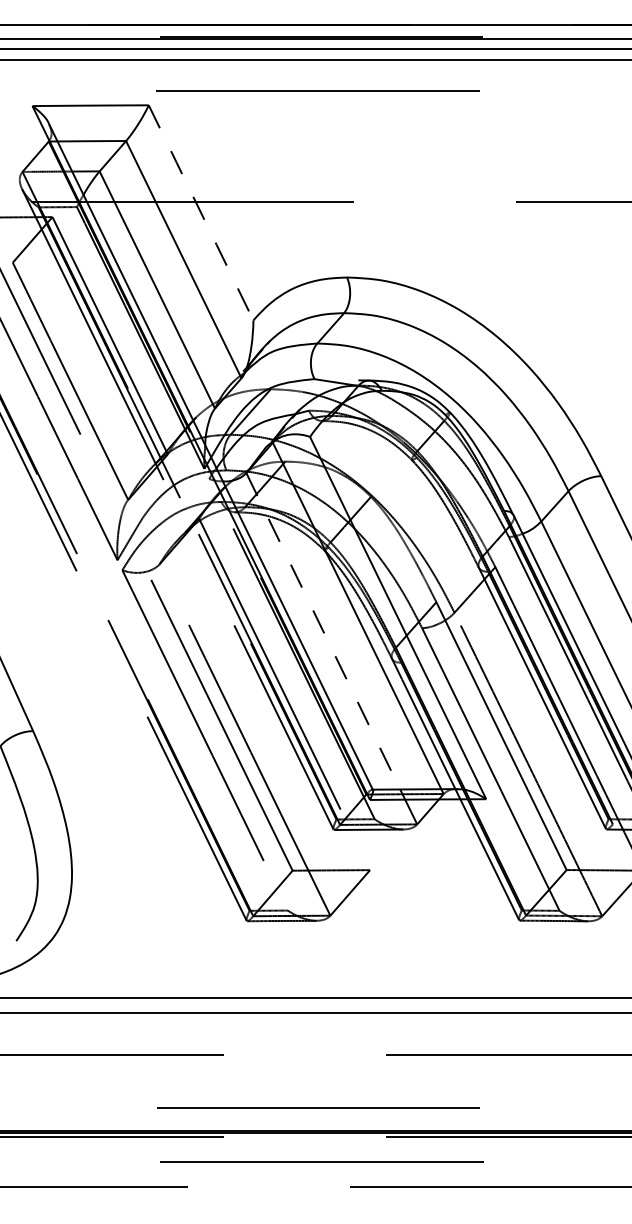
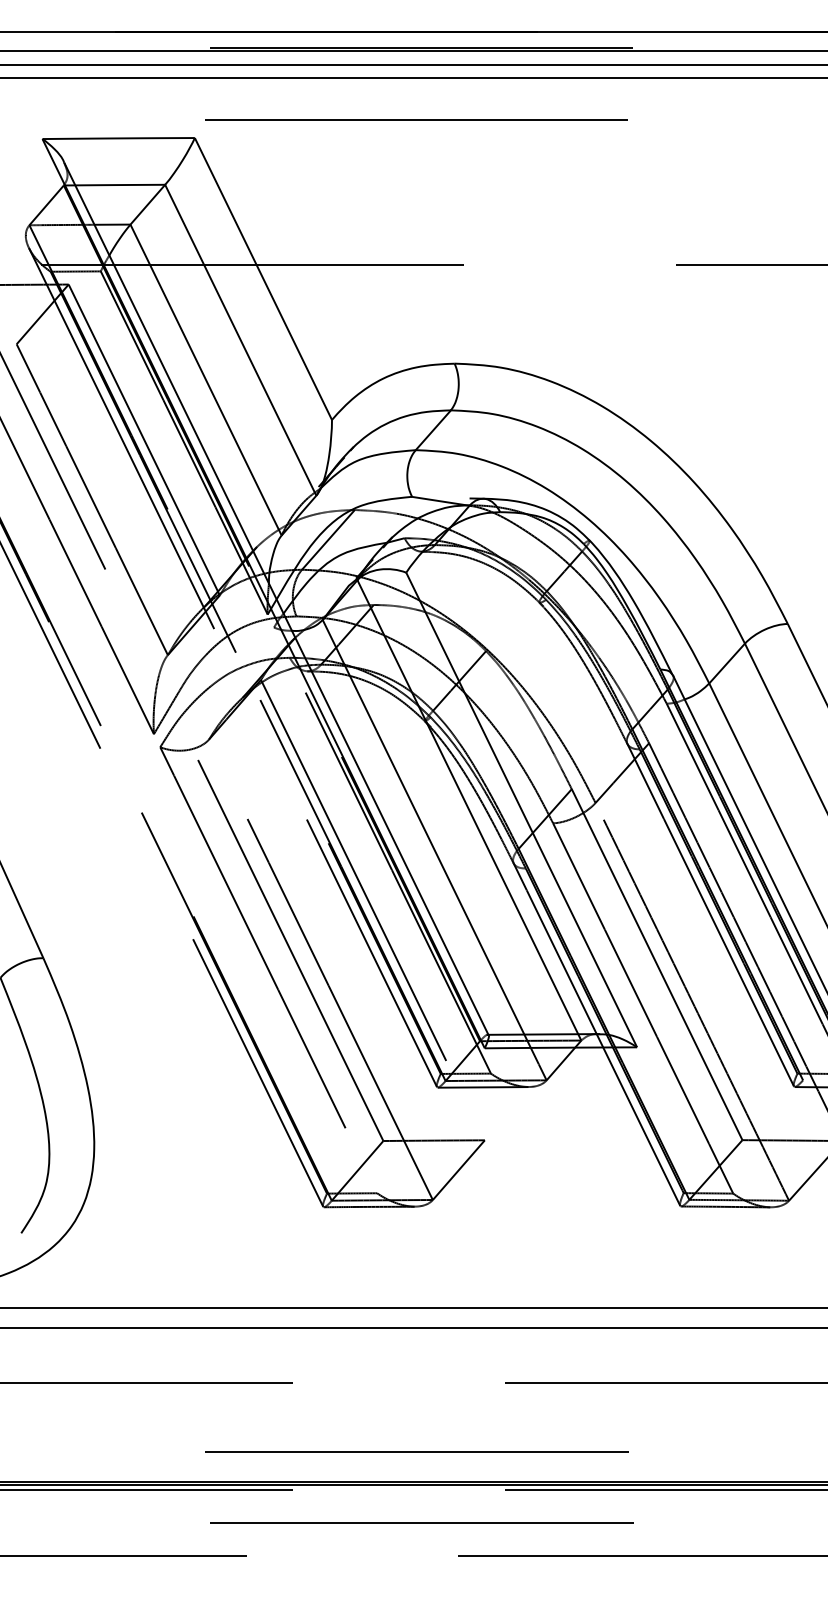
line: (201, 213) -> (263, 279), dashed -> solid
line: (323, 631) -> (423, 827), dashed -> solid

